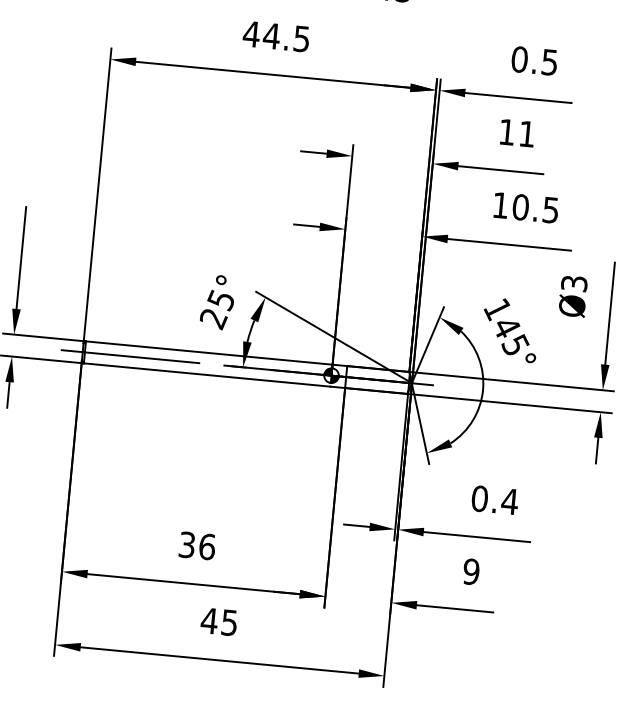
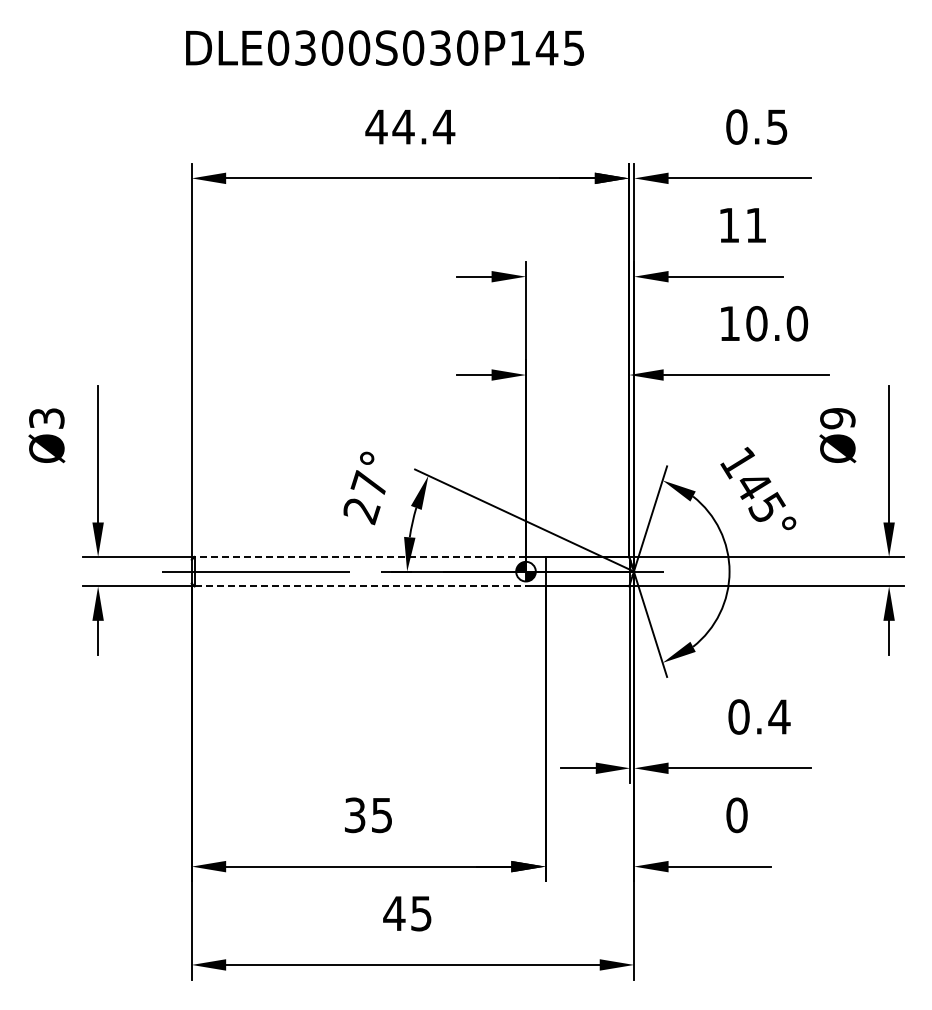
text: (301, 38) -> (443, 126), 44.5 -> 44.4
text: (551, 210) -> (797, 323), 10.5 -> 10.0
text: (574, 283) -> (837, 418), Ø3 -> Ø9
text: (220, 299) -> (368, 484), 25° -> 27°
line: (209, 352) -> (360, 556), solid -> dashed
line: (207, 375) -> (360, 586), solid -> dashed
text: (206, 546) -> (381, 815), 36 -> 35
text: (471, 571) -> (736, 815), 9 -> 0

